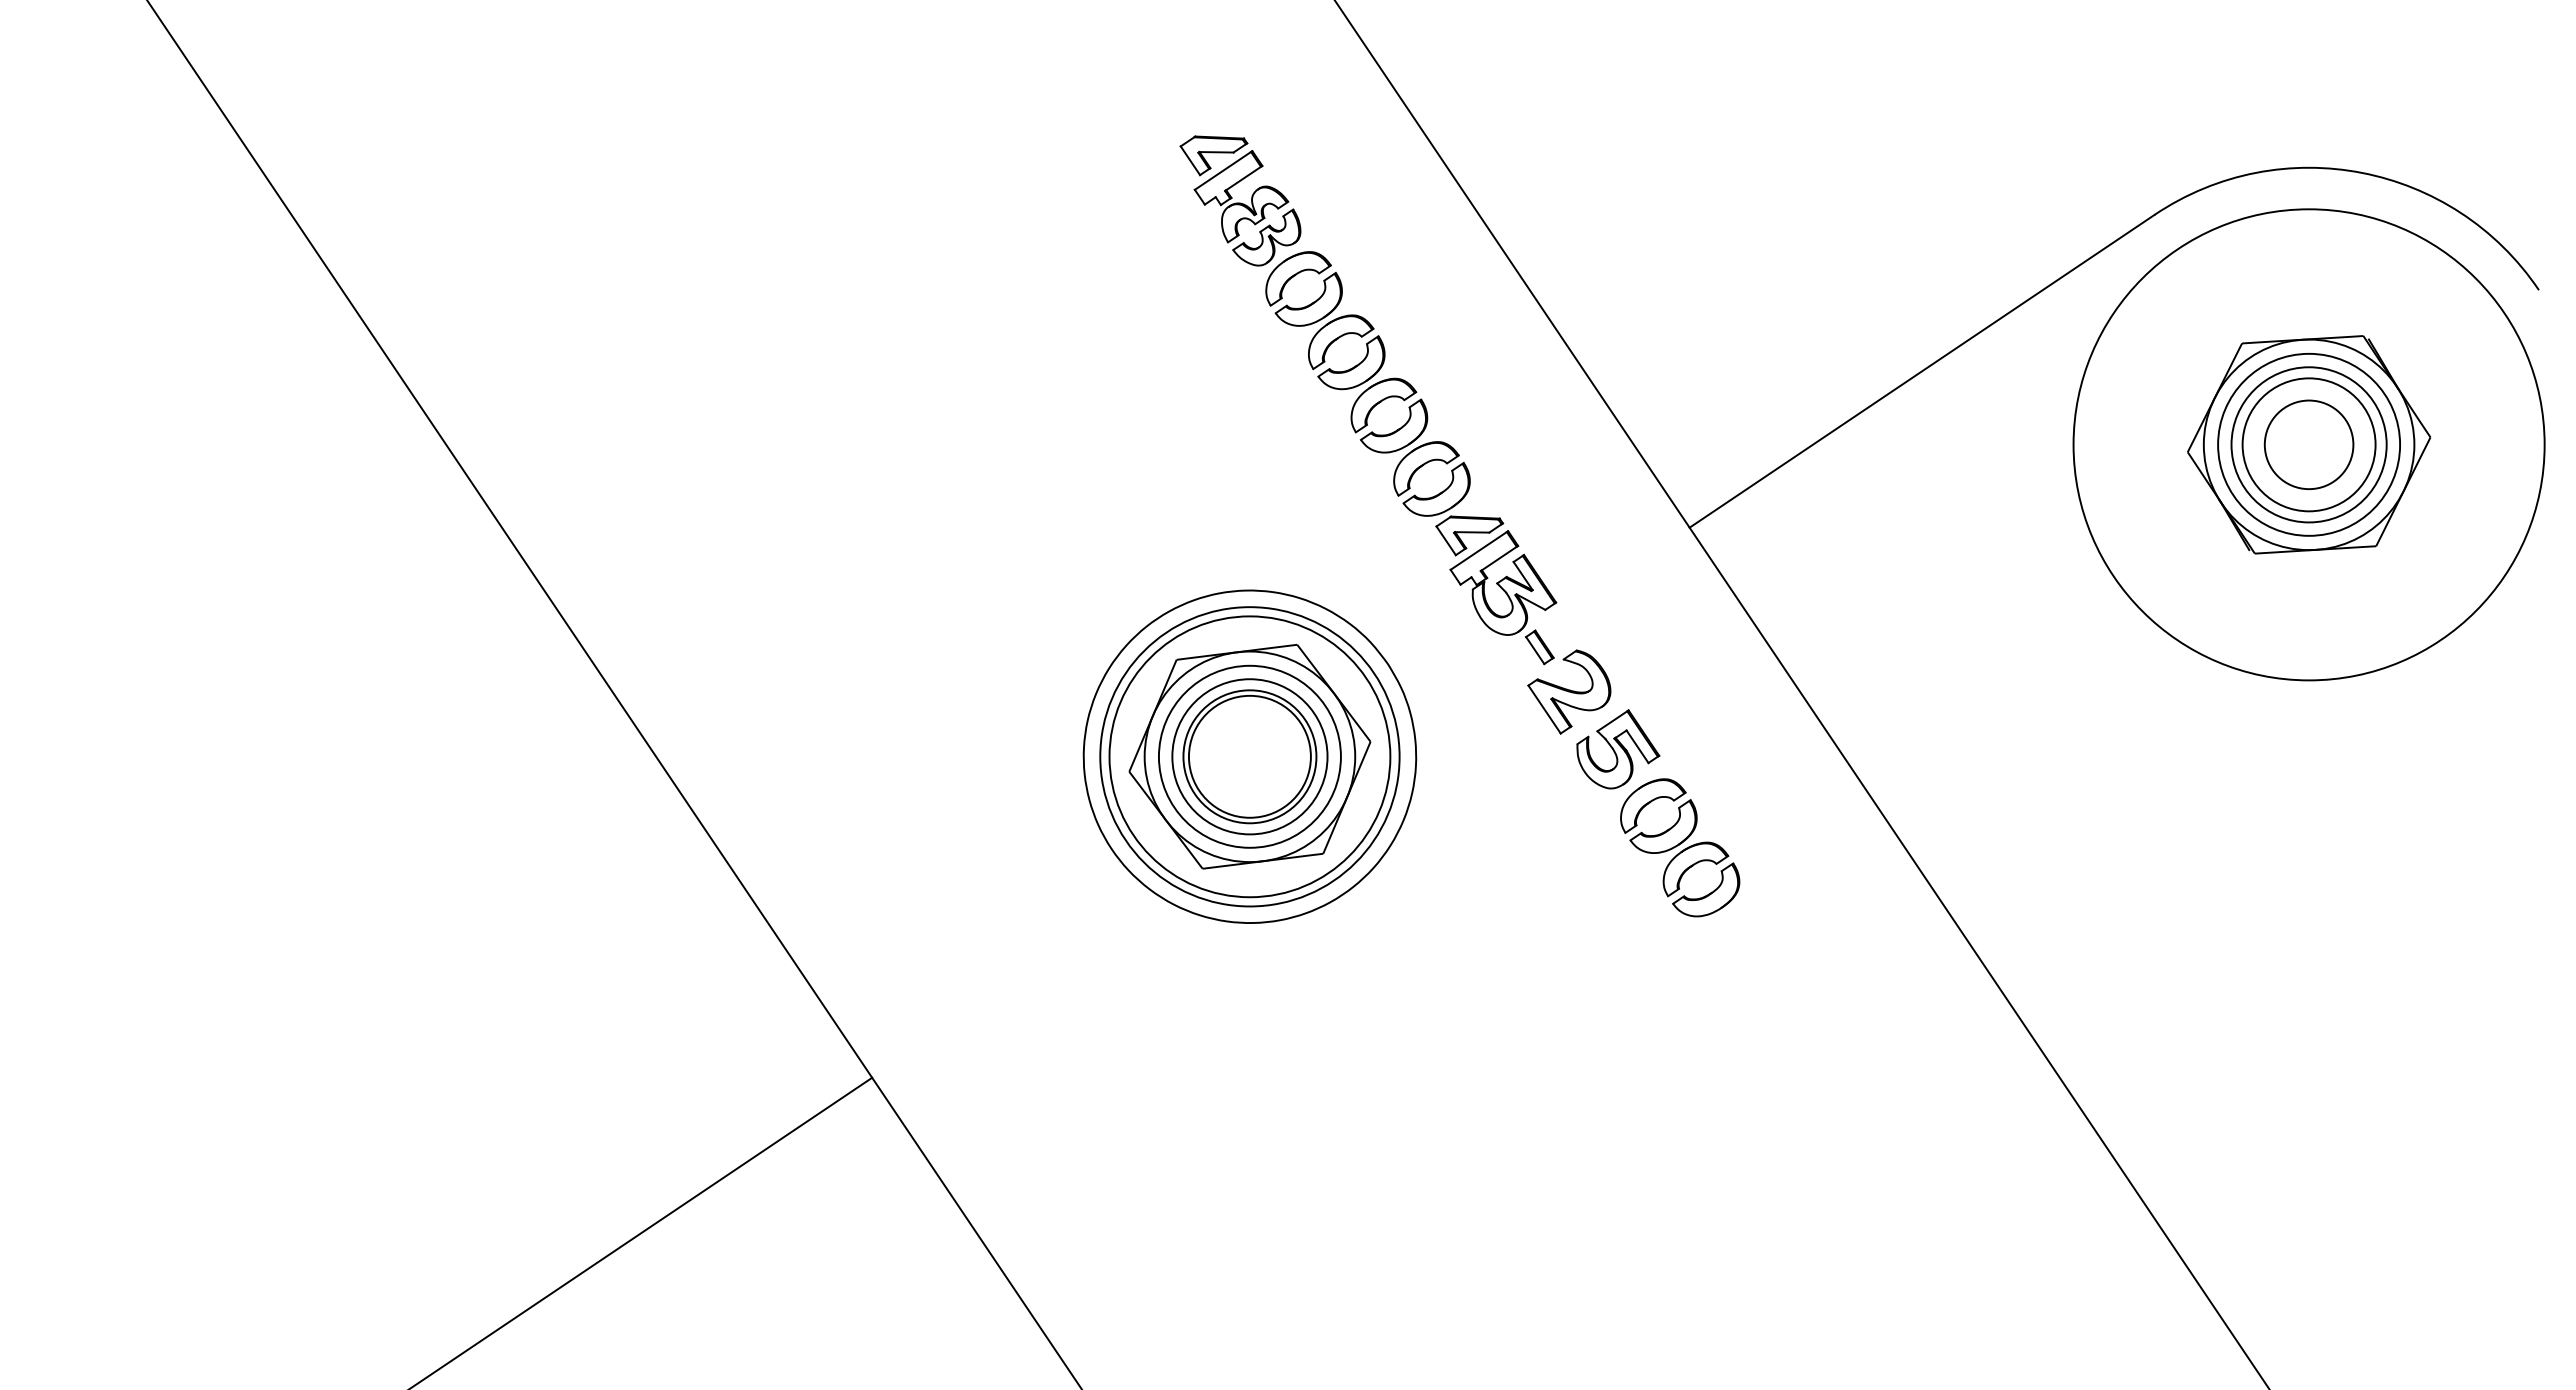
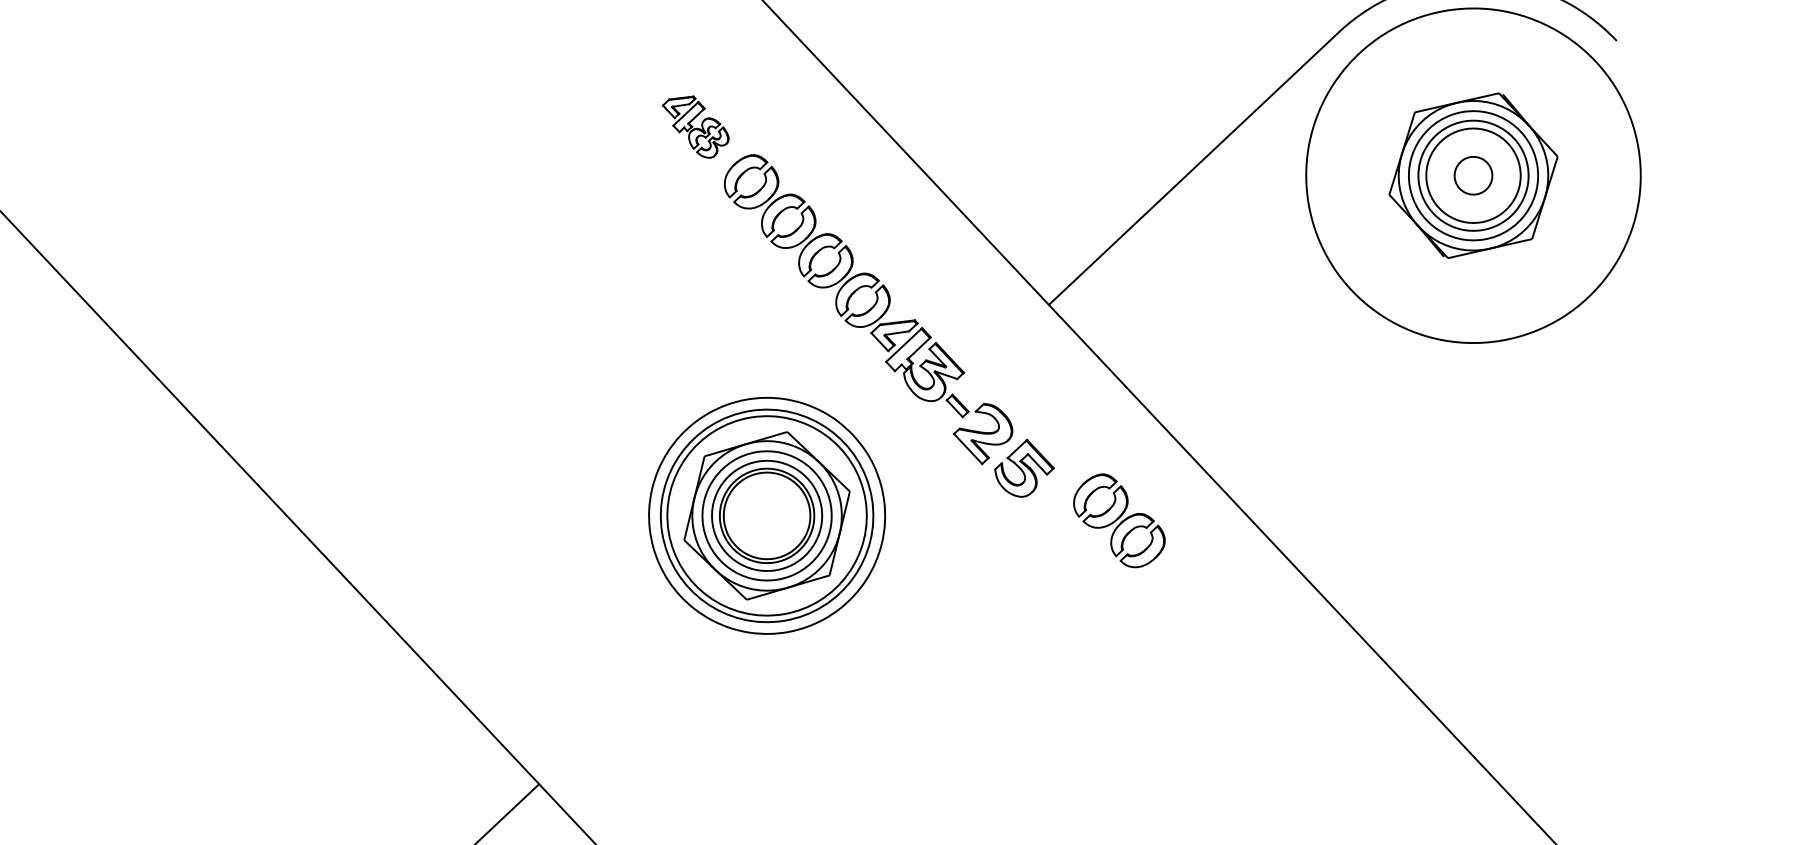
part: (1240, 200) -> (696, 127), size x0.7
circle: (2308, 444) -> (1473, 175), size x0.6
part: (1680, 847) -> (1119, 520), moved

